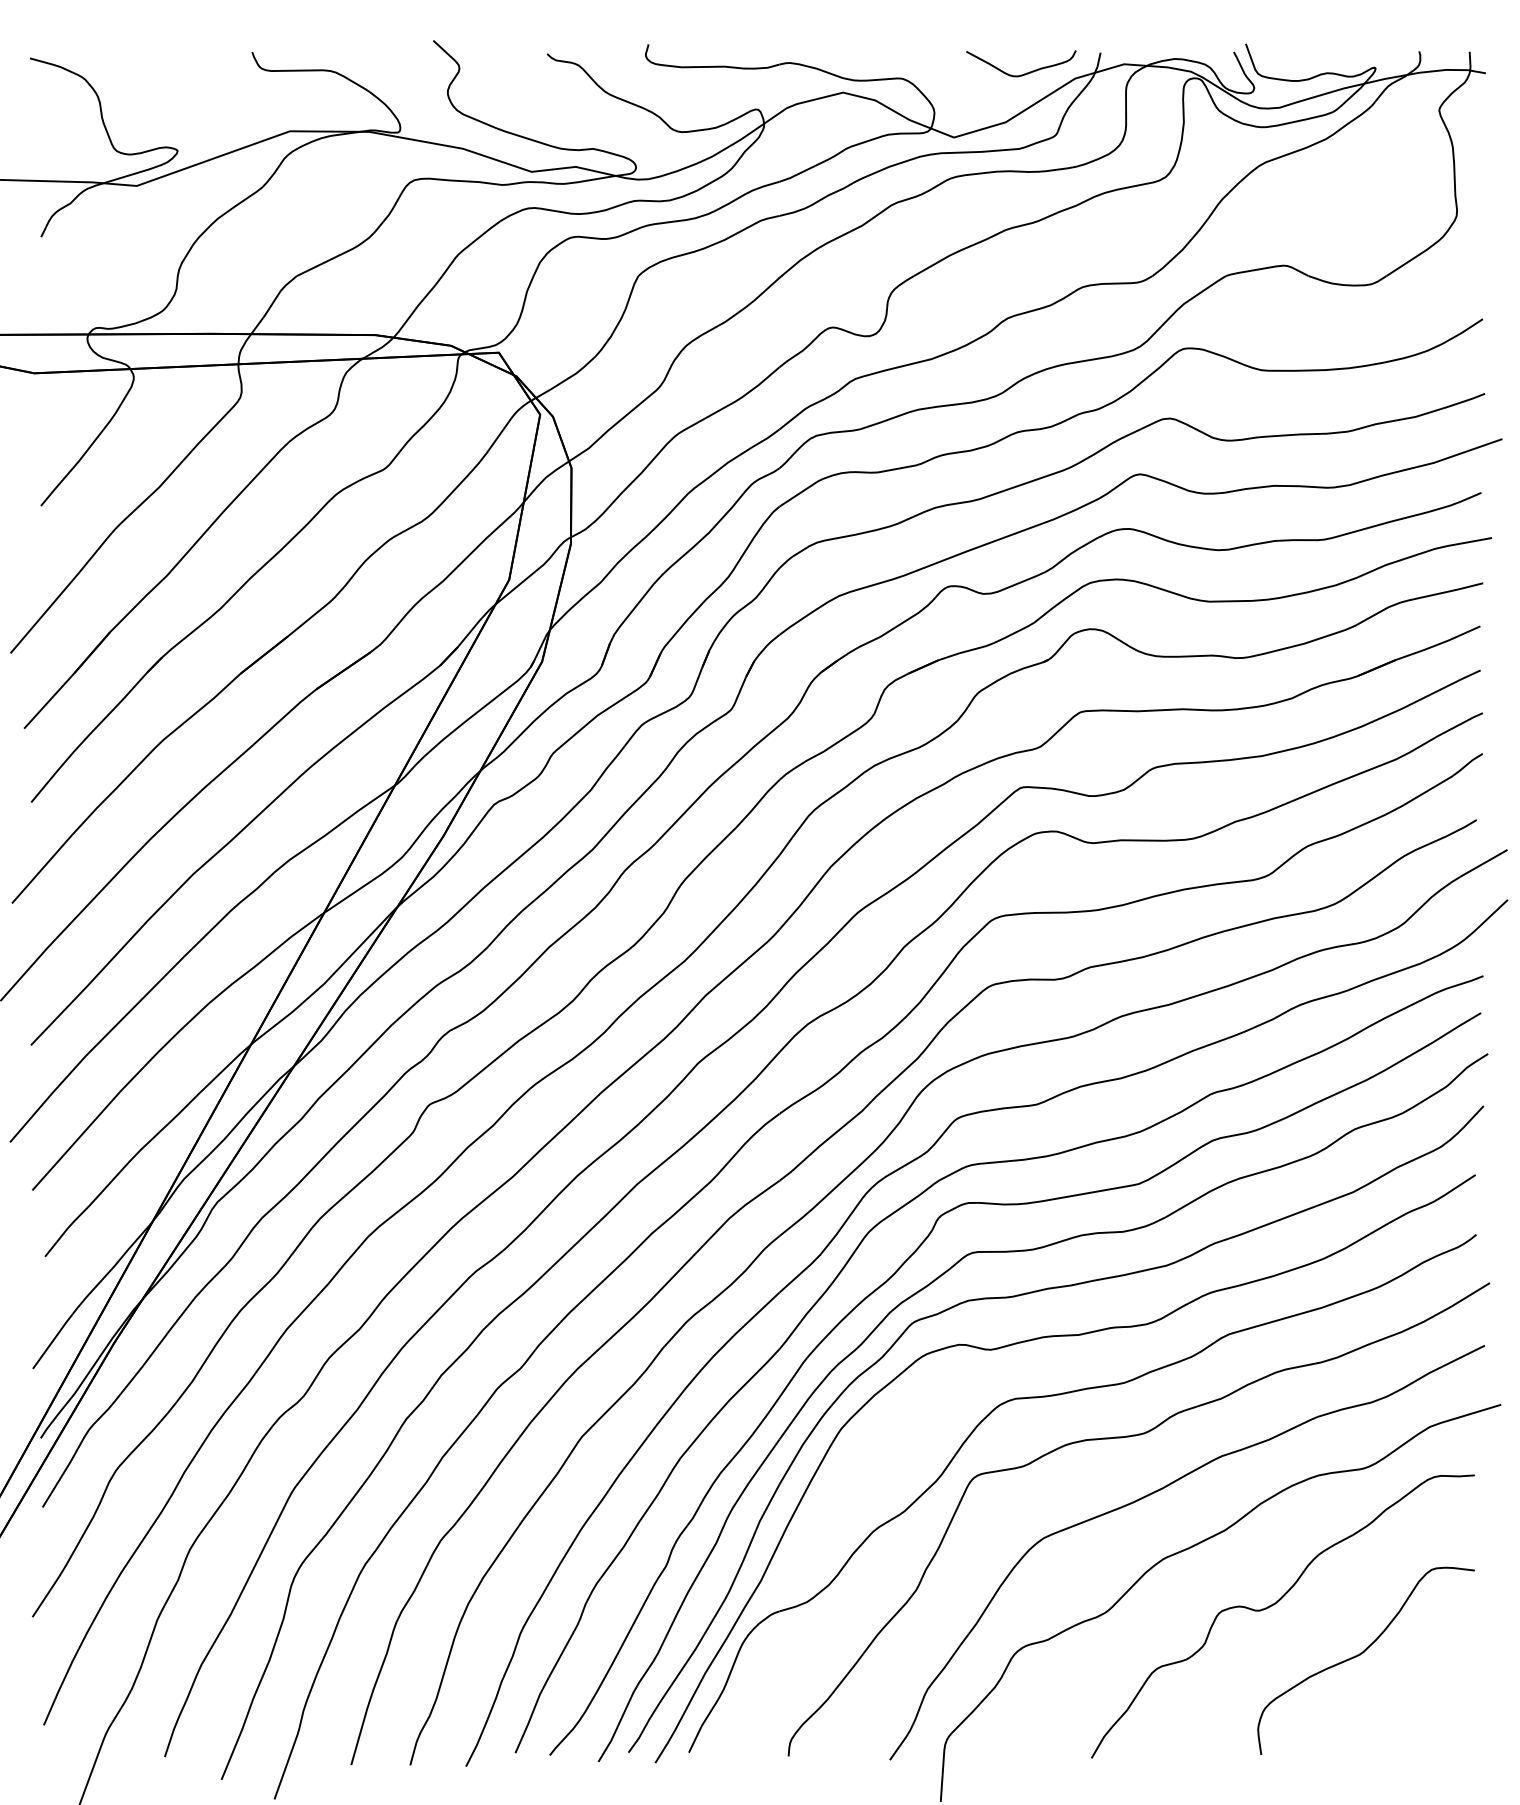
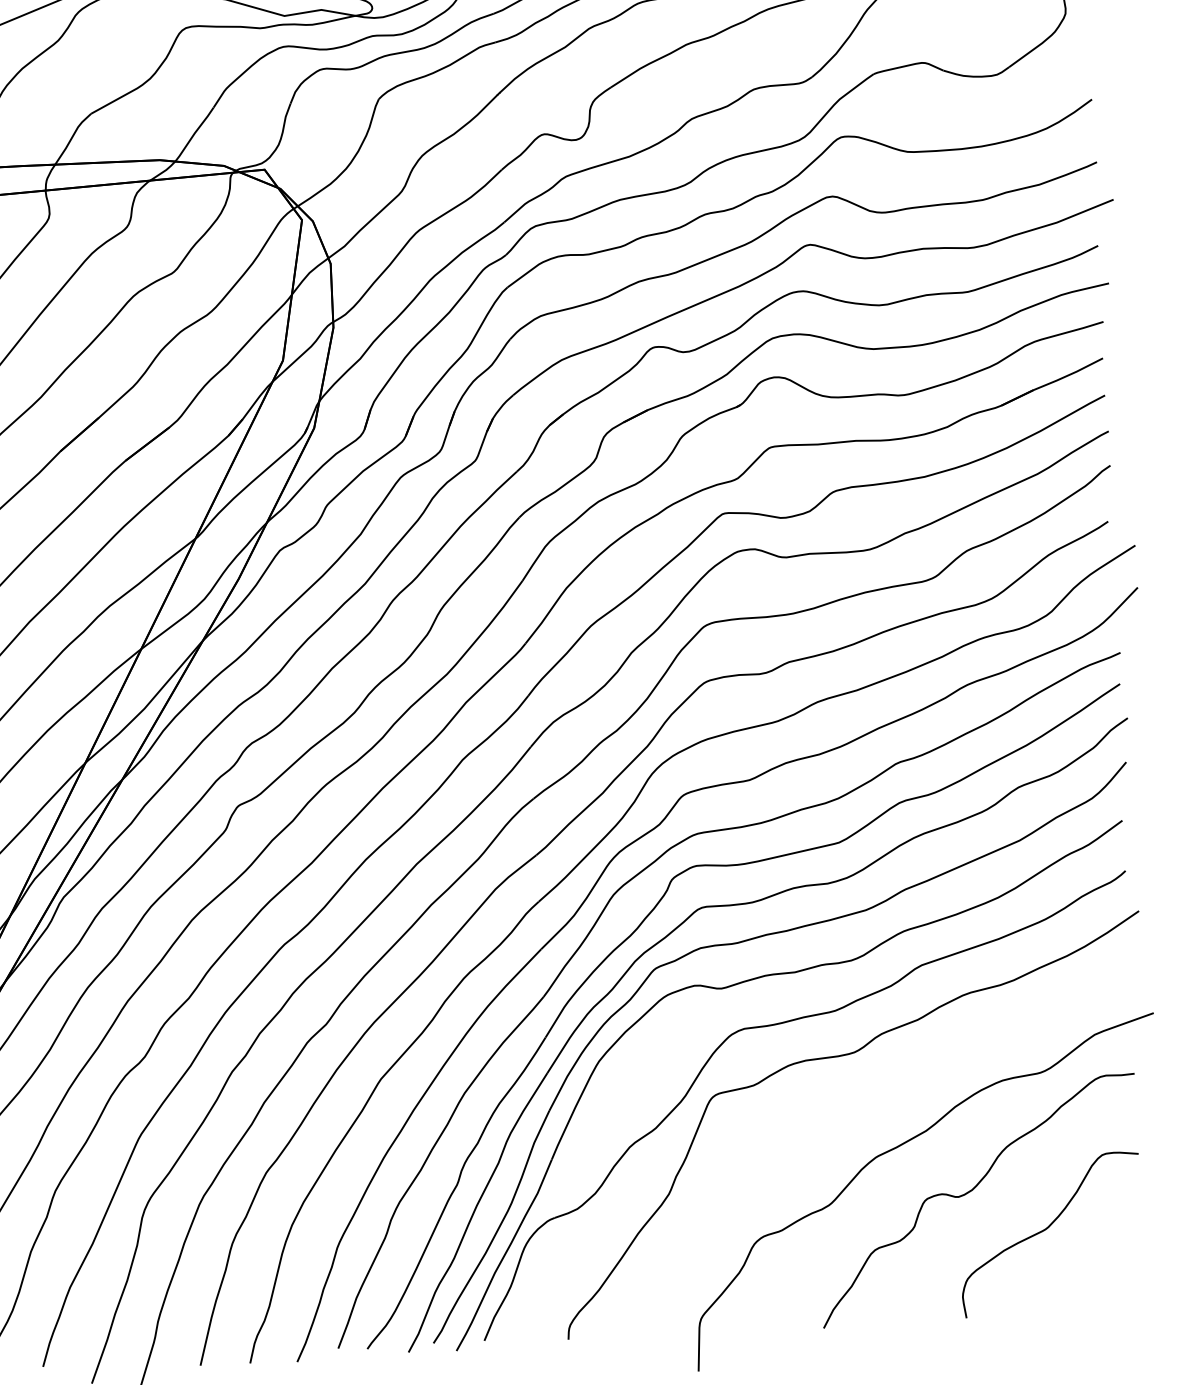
curve: (1156, 1492) -> (867, 1101), removed

